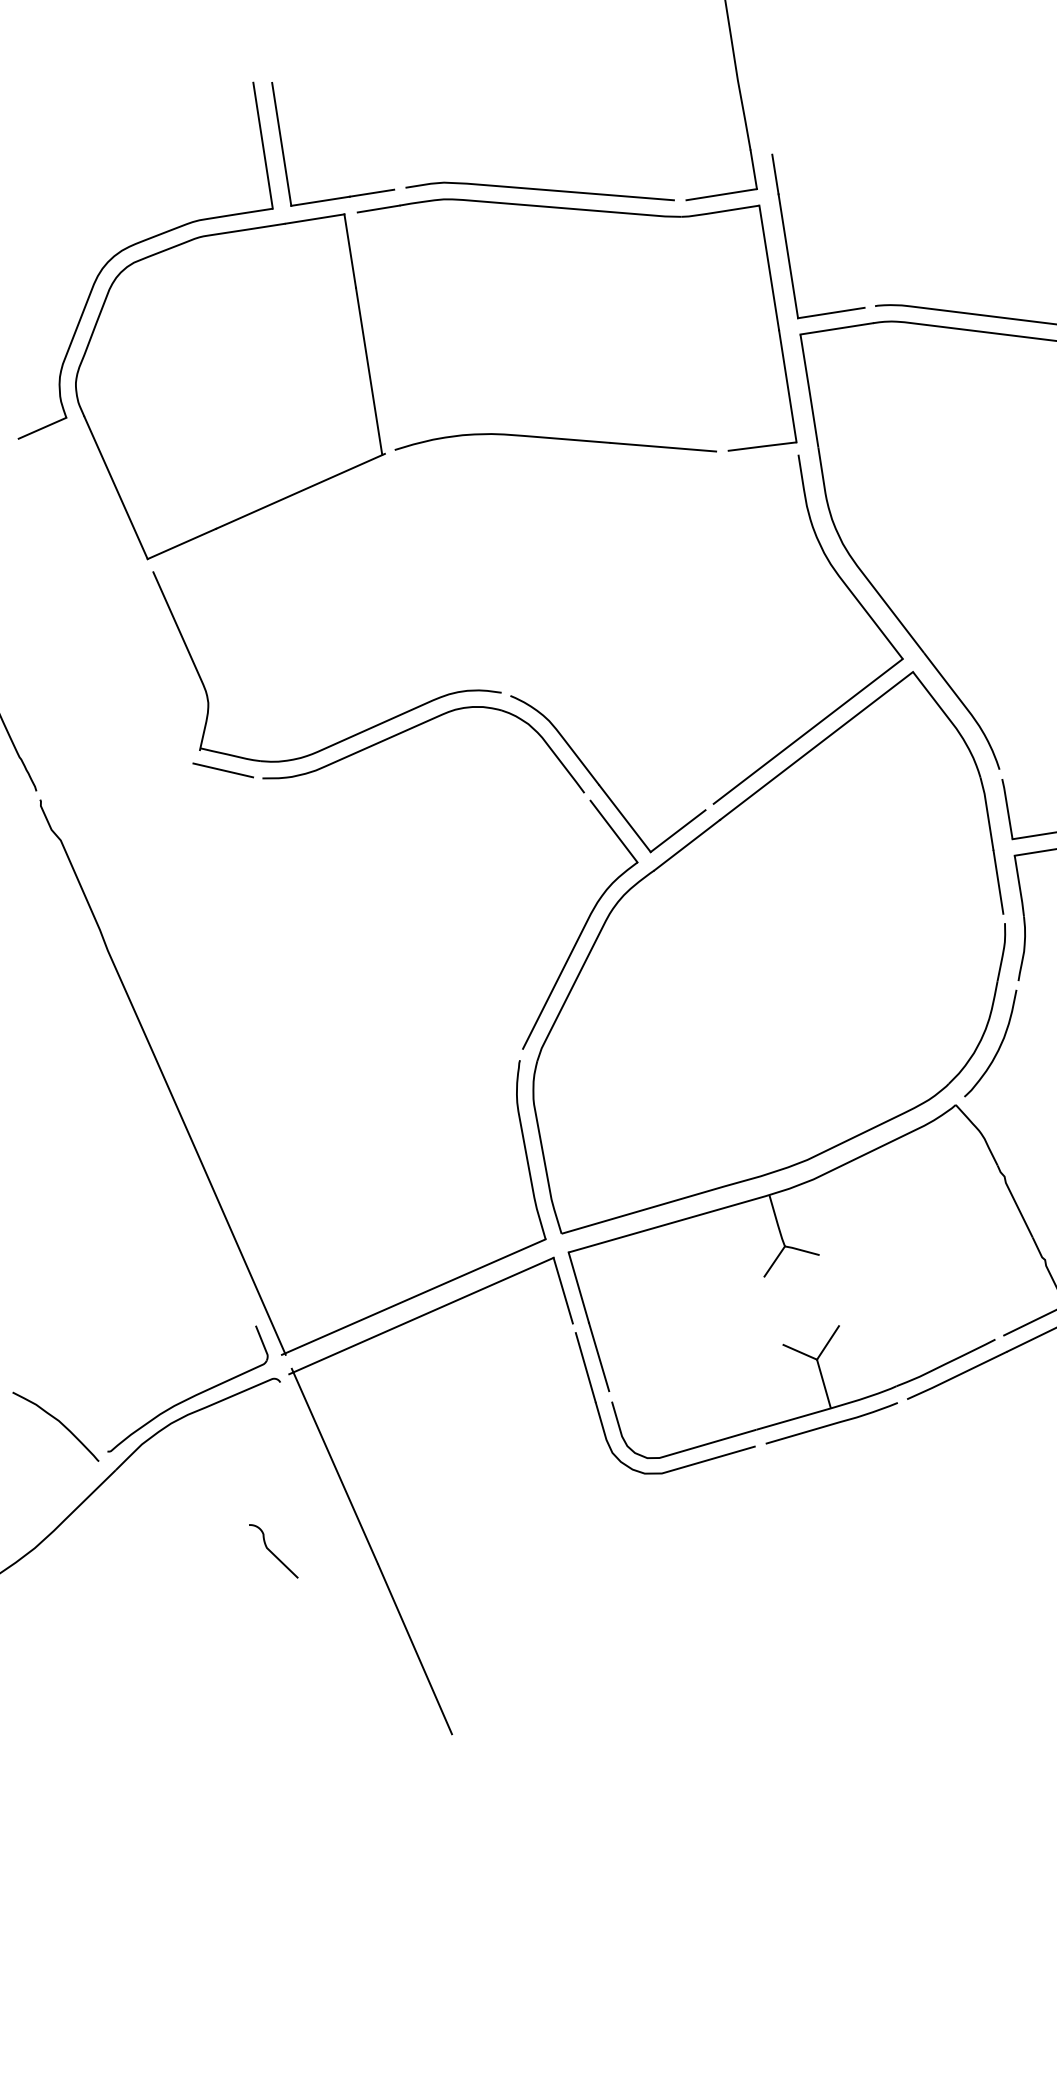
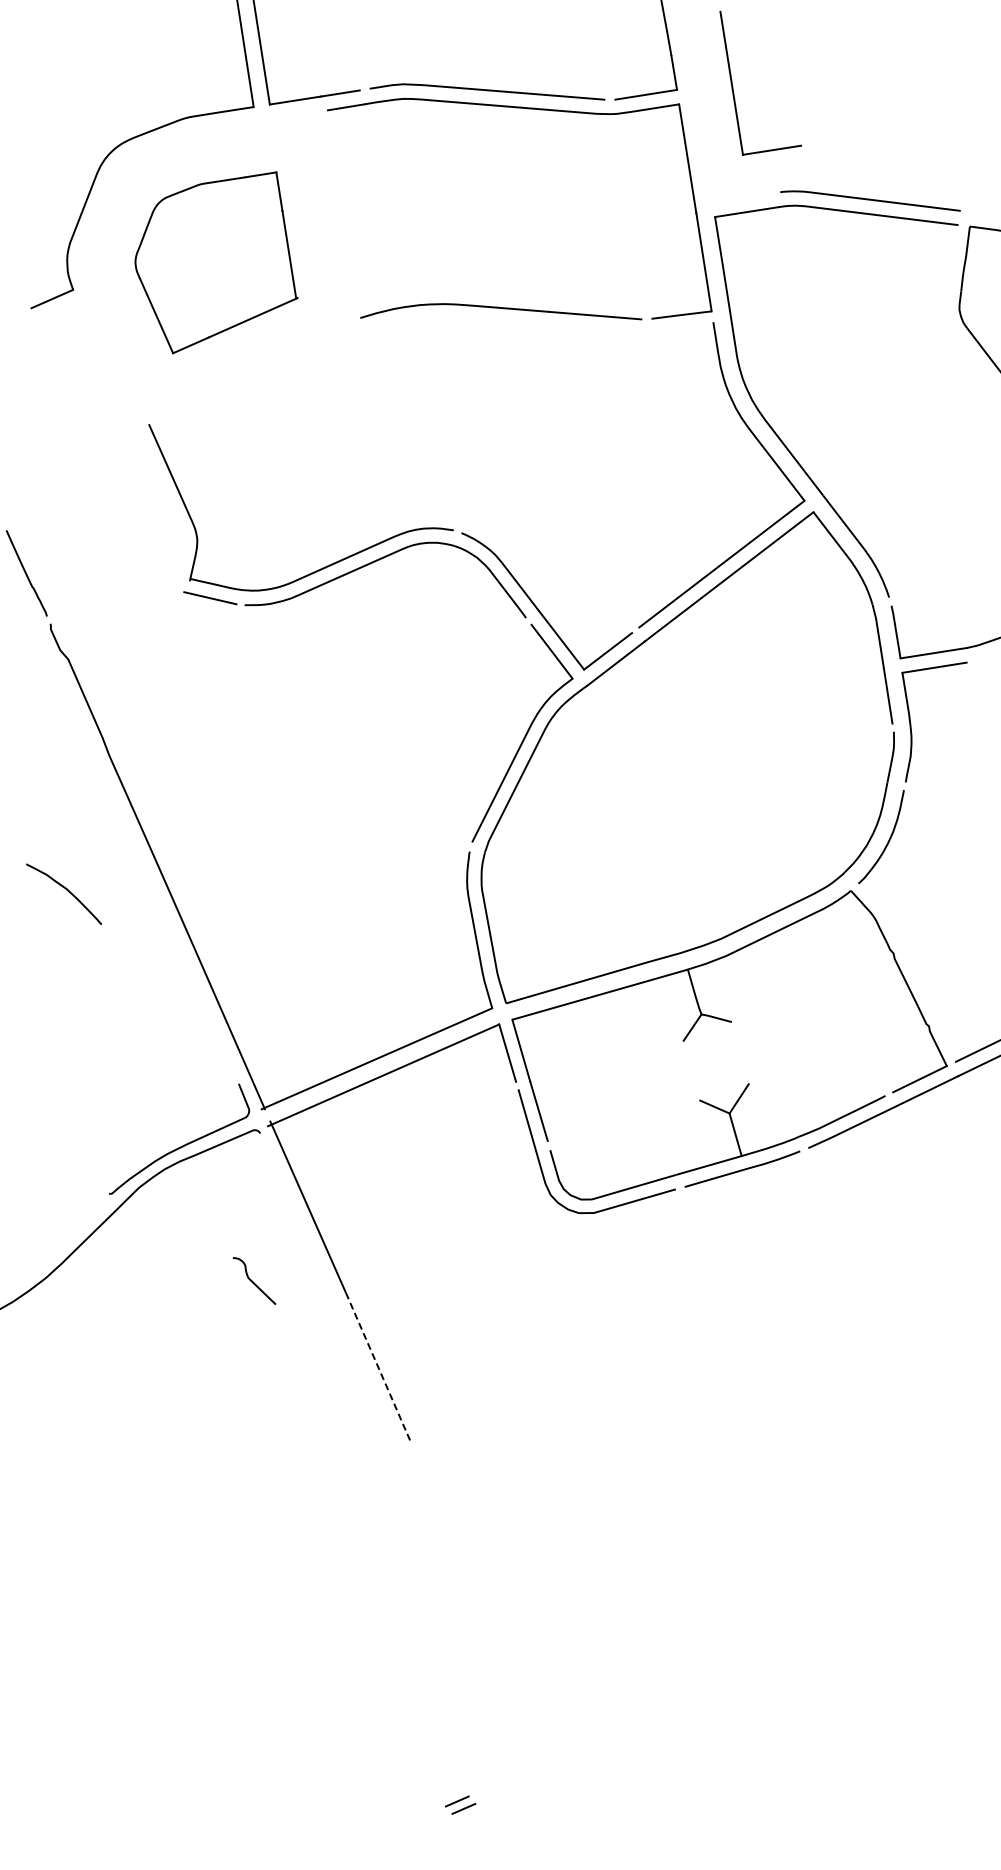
part: (787, 240) -> (733, 86), moved
part: (230, 386) -> (216, 262), size x0.6
curve: (58, 1422) -> (66, 890), moved
line: (415, 1649) -> (378, 1366), solid -> dashed

